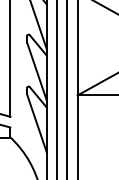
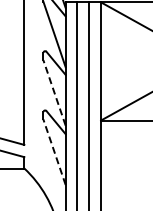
line: (36, 70) -> (54, 92), solid -> dashed
line: (36, 122) -> (54, 151), solid -> dashed

